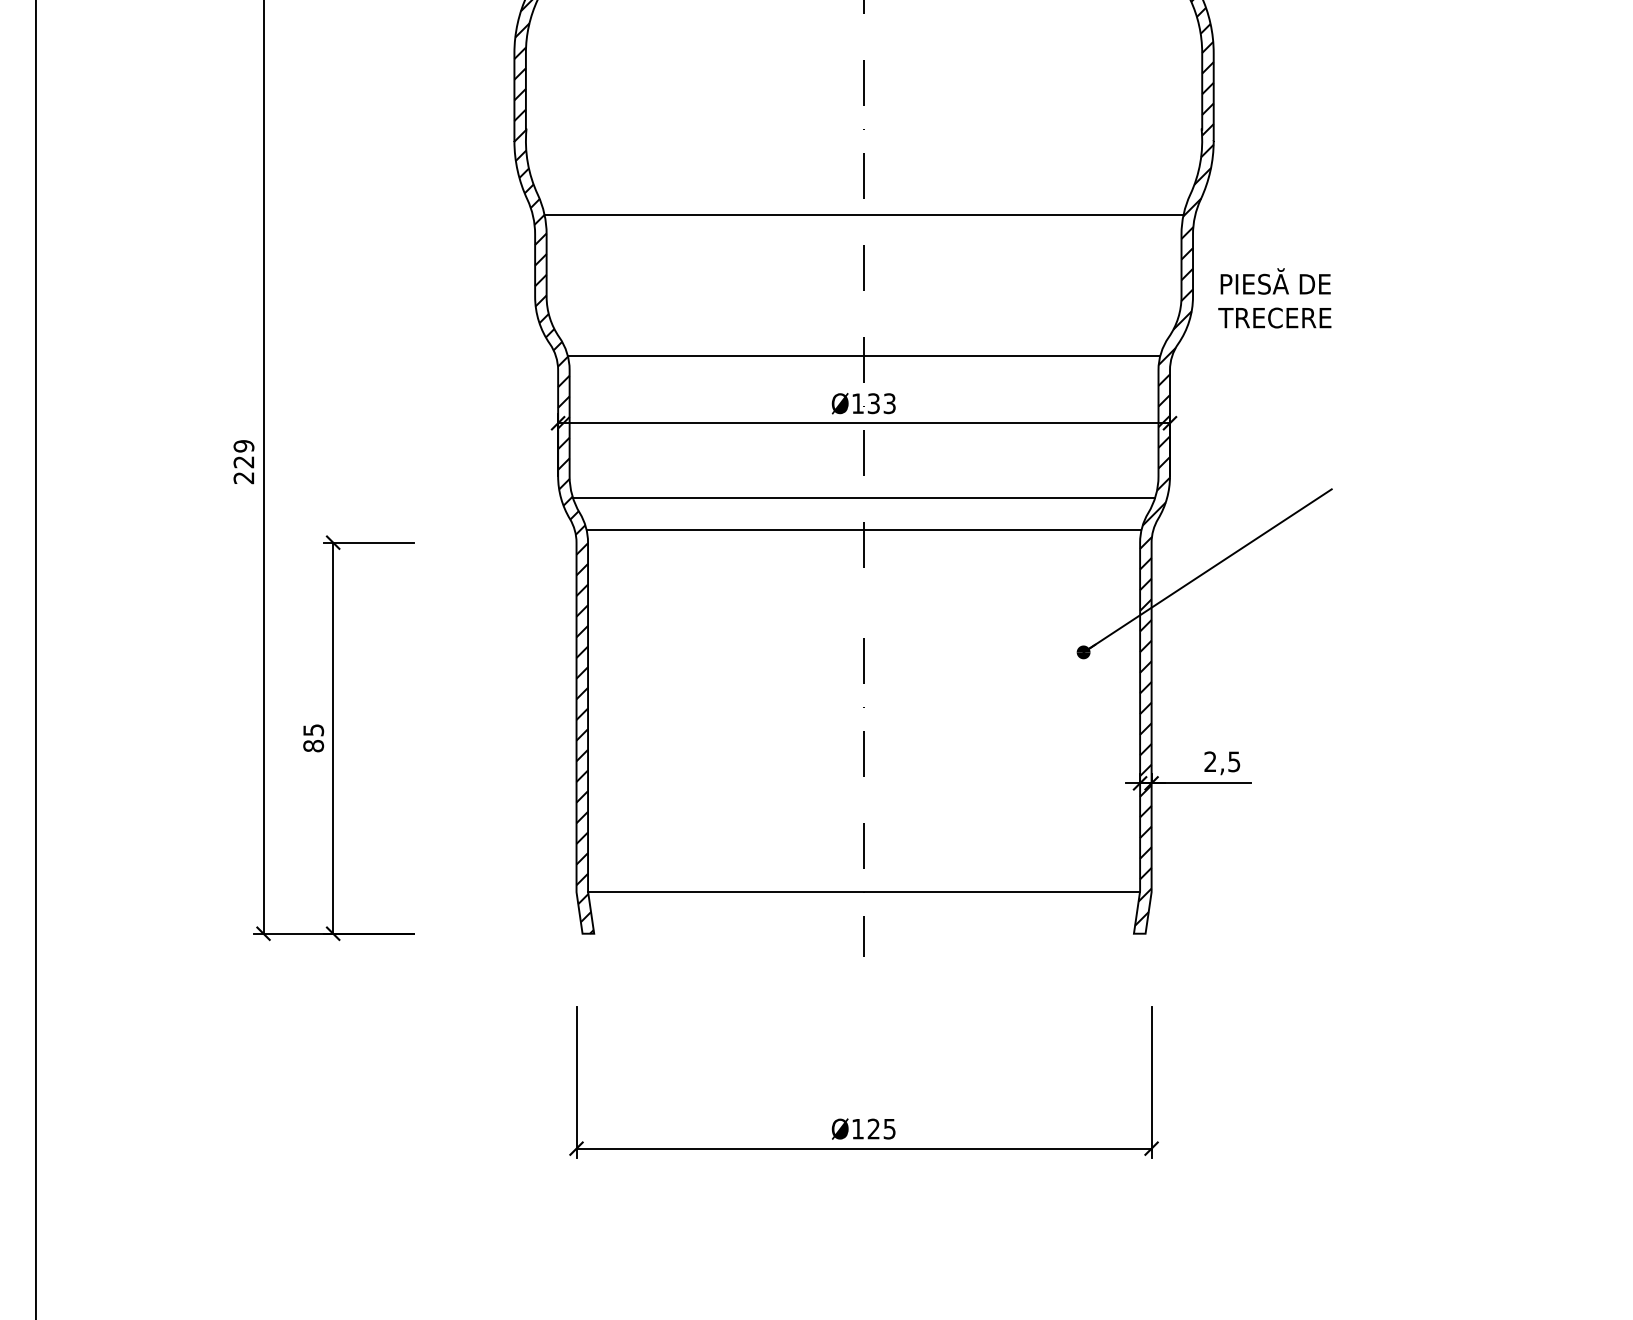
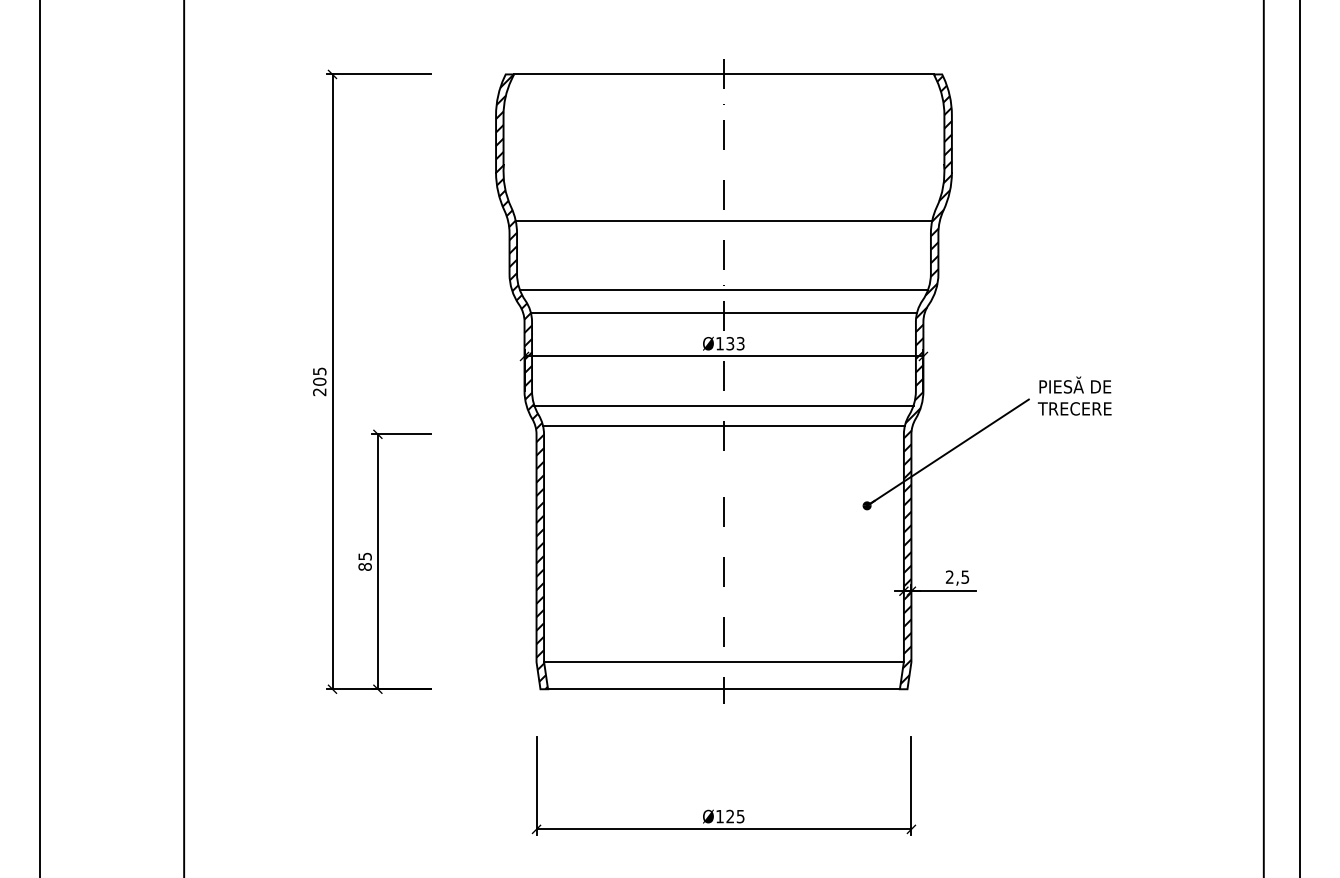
text: (1274, 297) -> (1074, 395), moved
line: (863, 322) -> (723, 290), added
text: (243, 453) -> (319, 376), 229 -> 205
line: (863, 934) -> (723, 689), added

